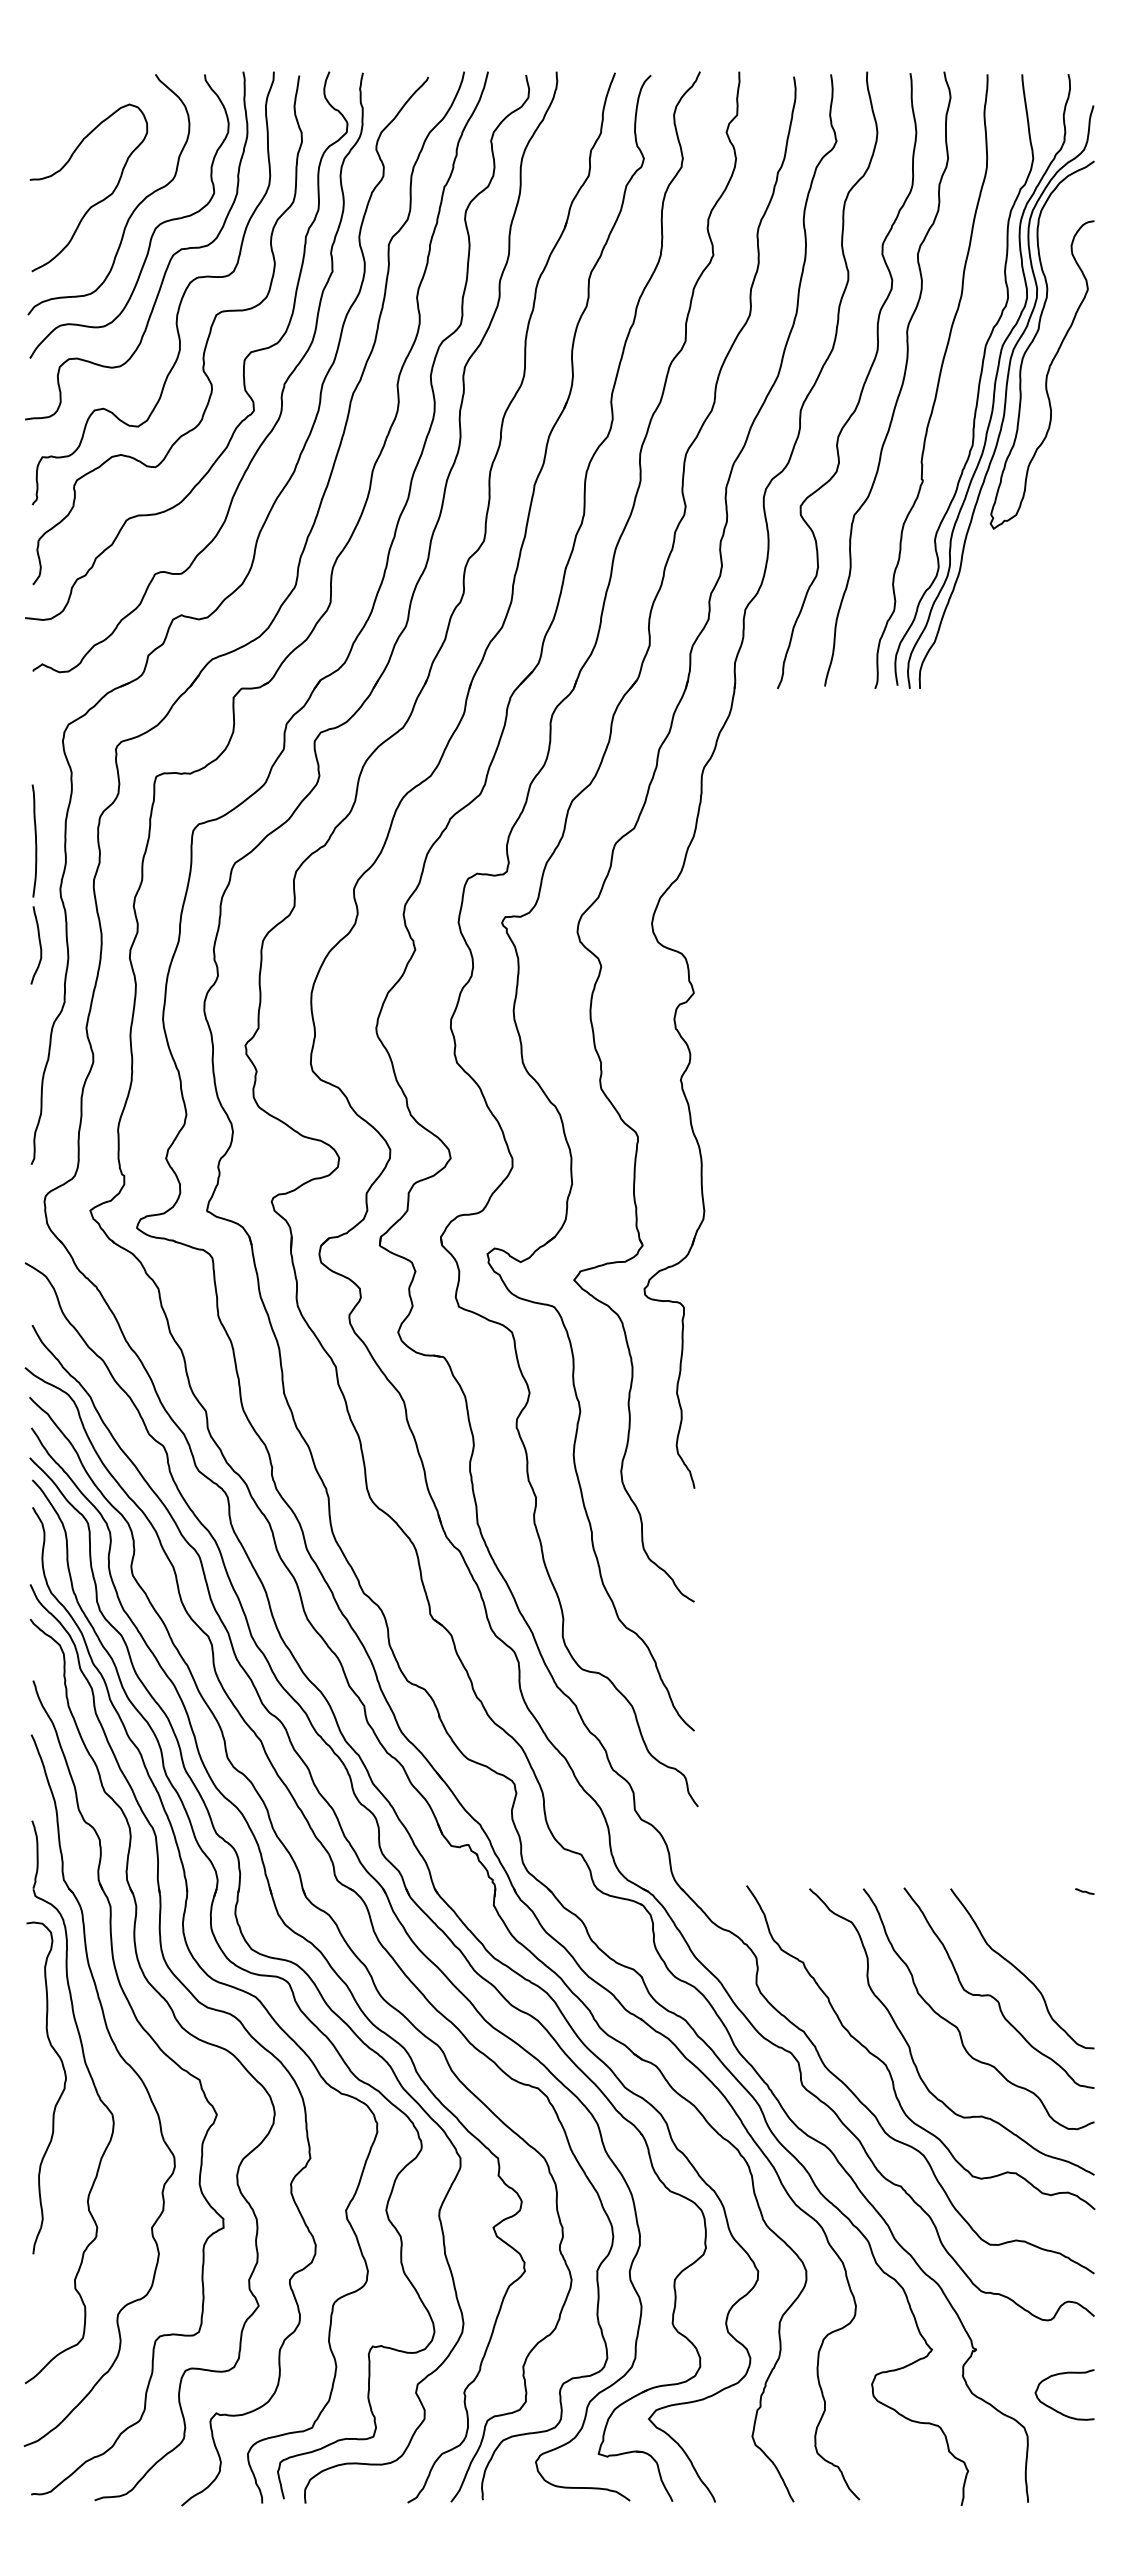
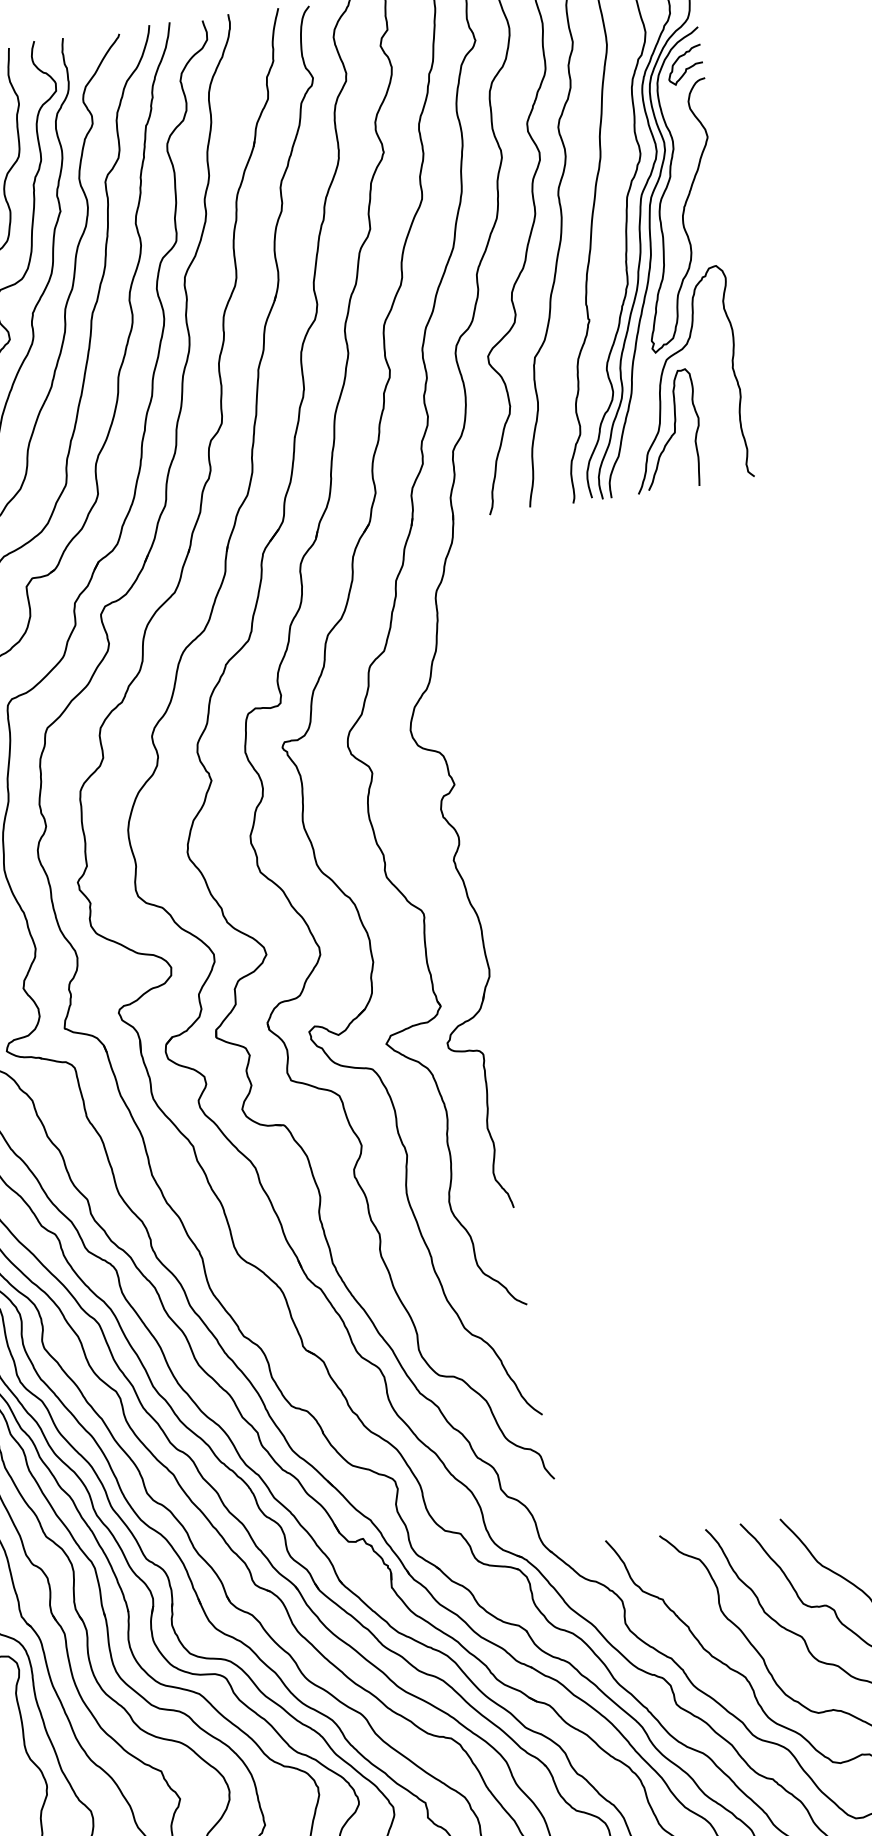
curve: (1074, 206) -> (686, 67), added
part: (1013, 560) -> (676, 377), added

